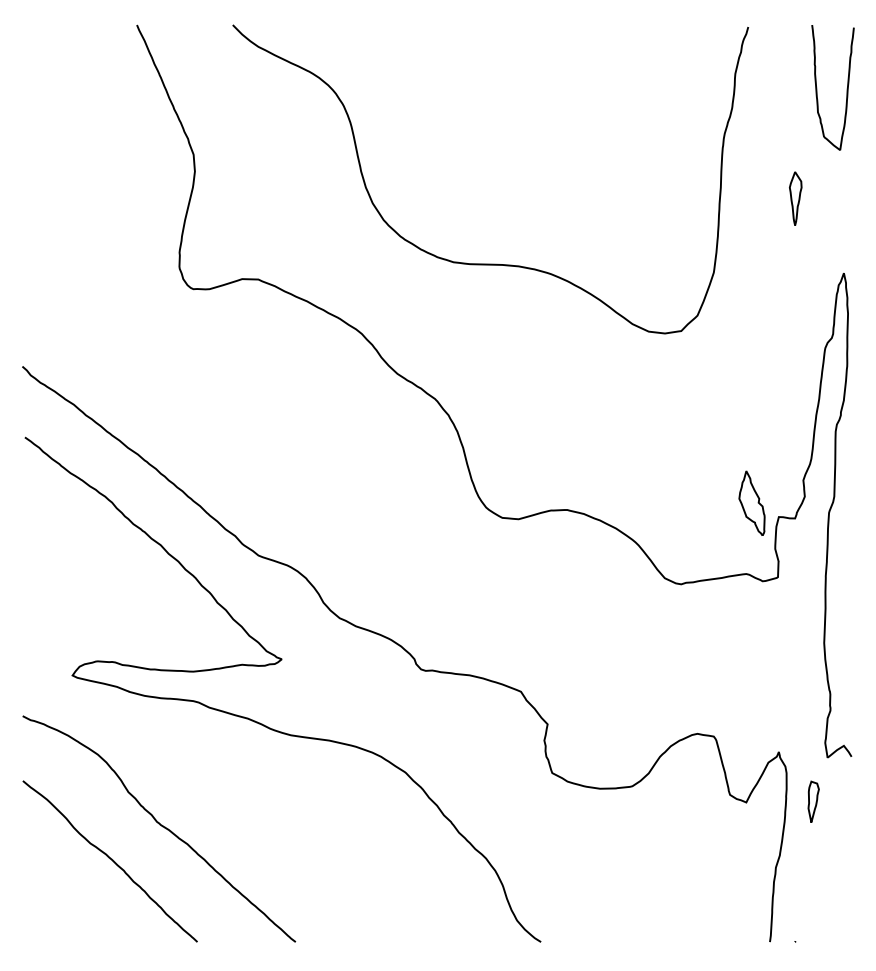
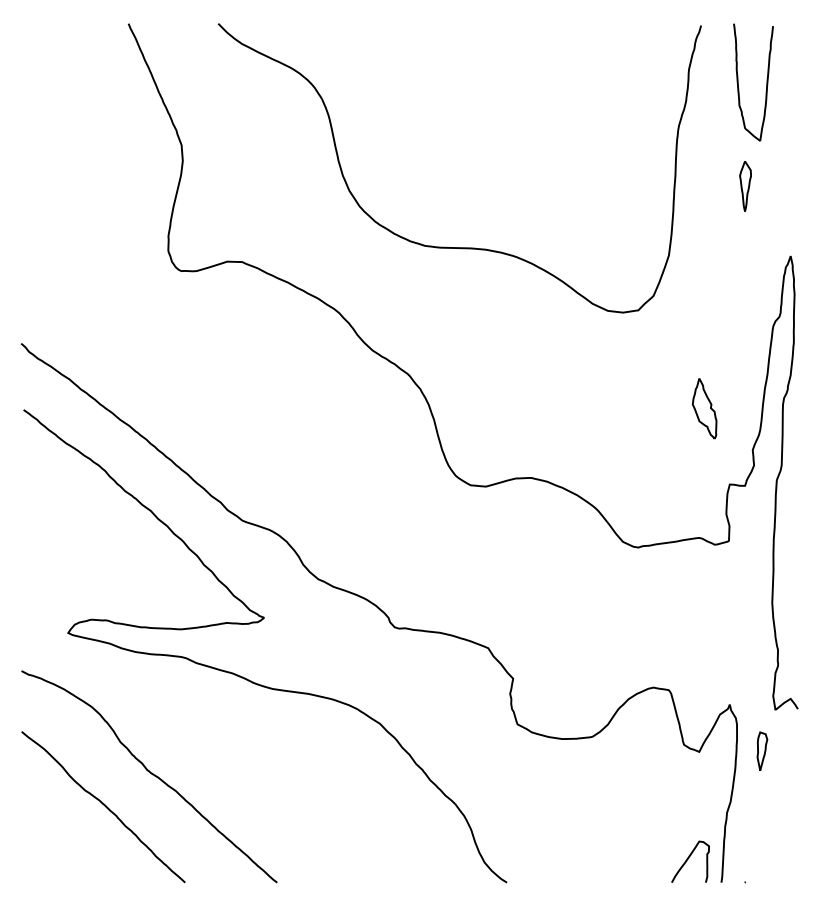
curve: (846, 87) -> (766, 82), moved
part: (751, 503) -> (704, 408), moved
curve: (734, 917) -> (688, 859), added

